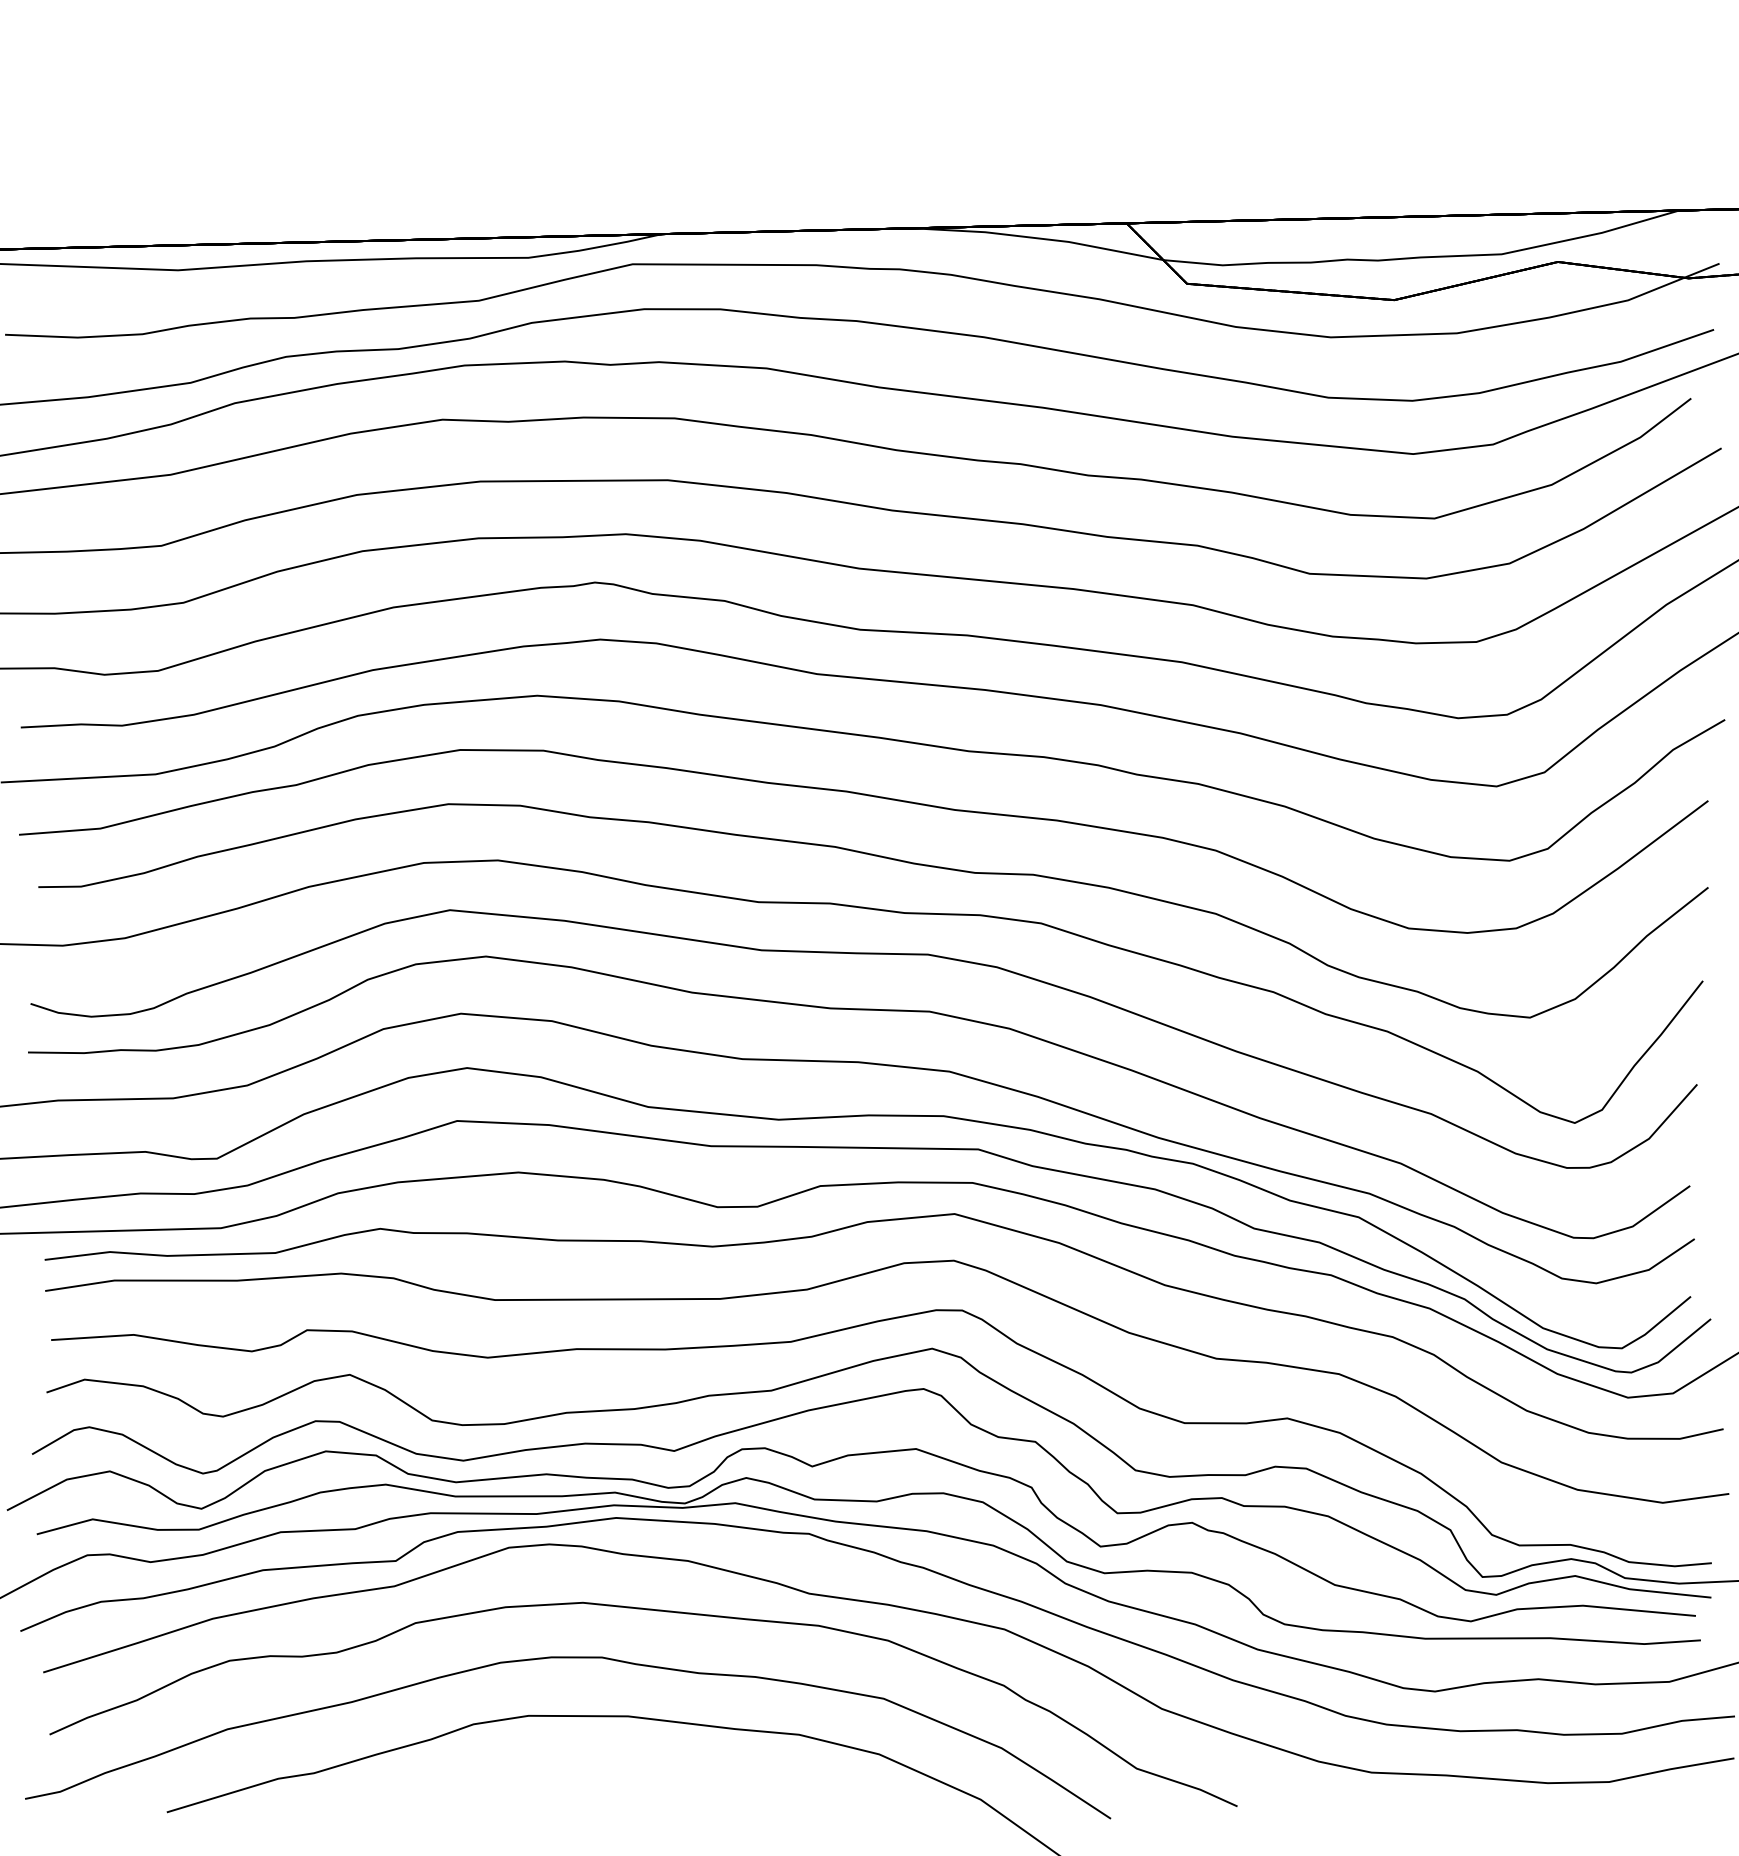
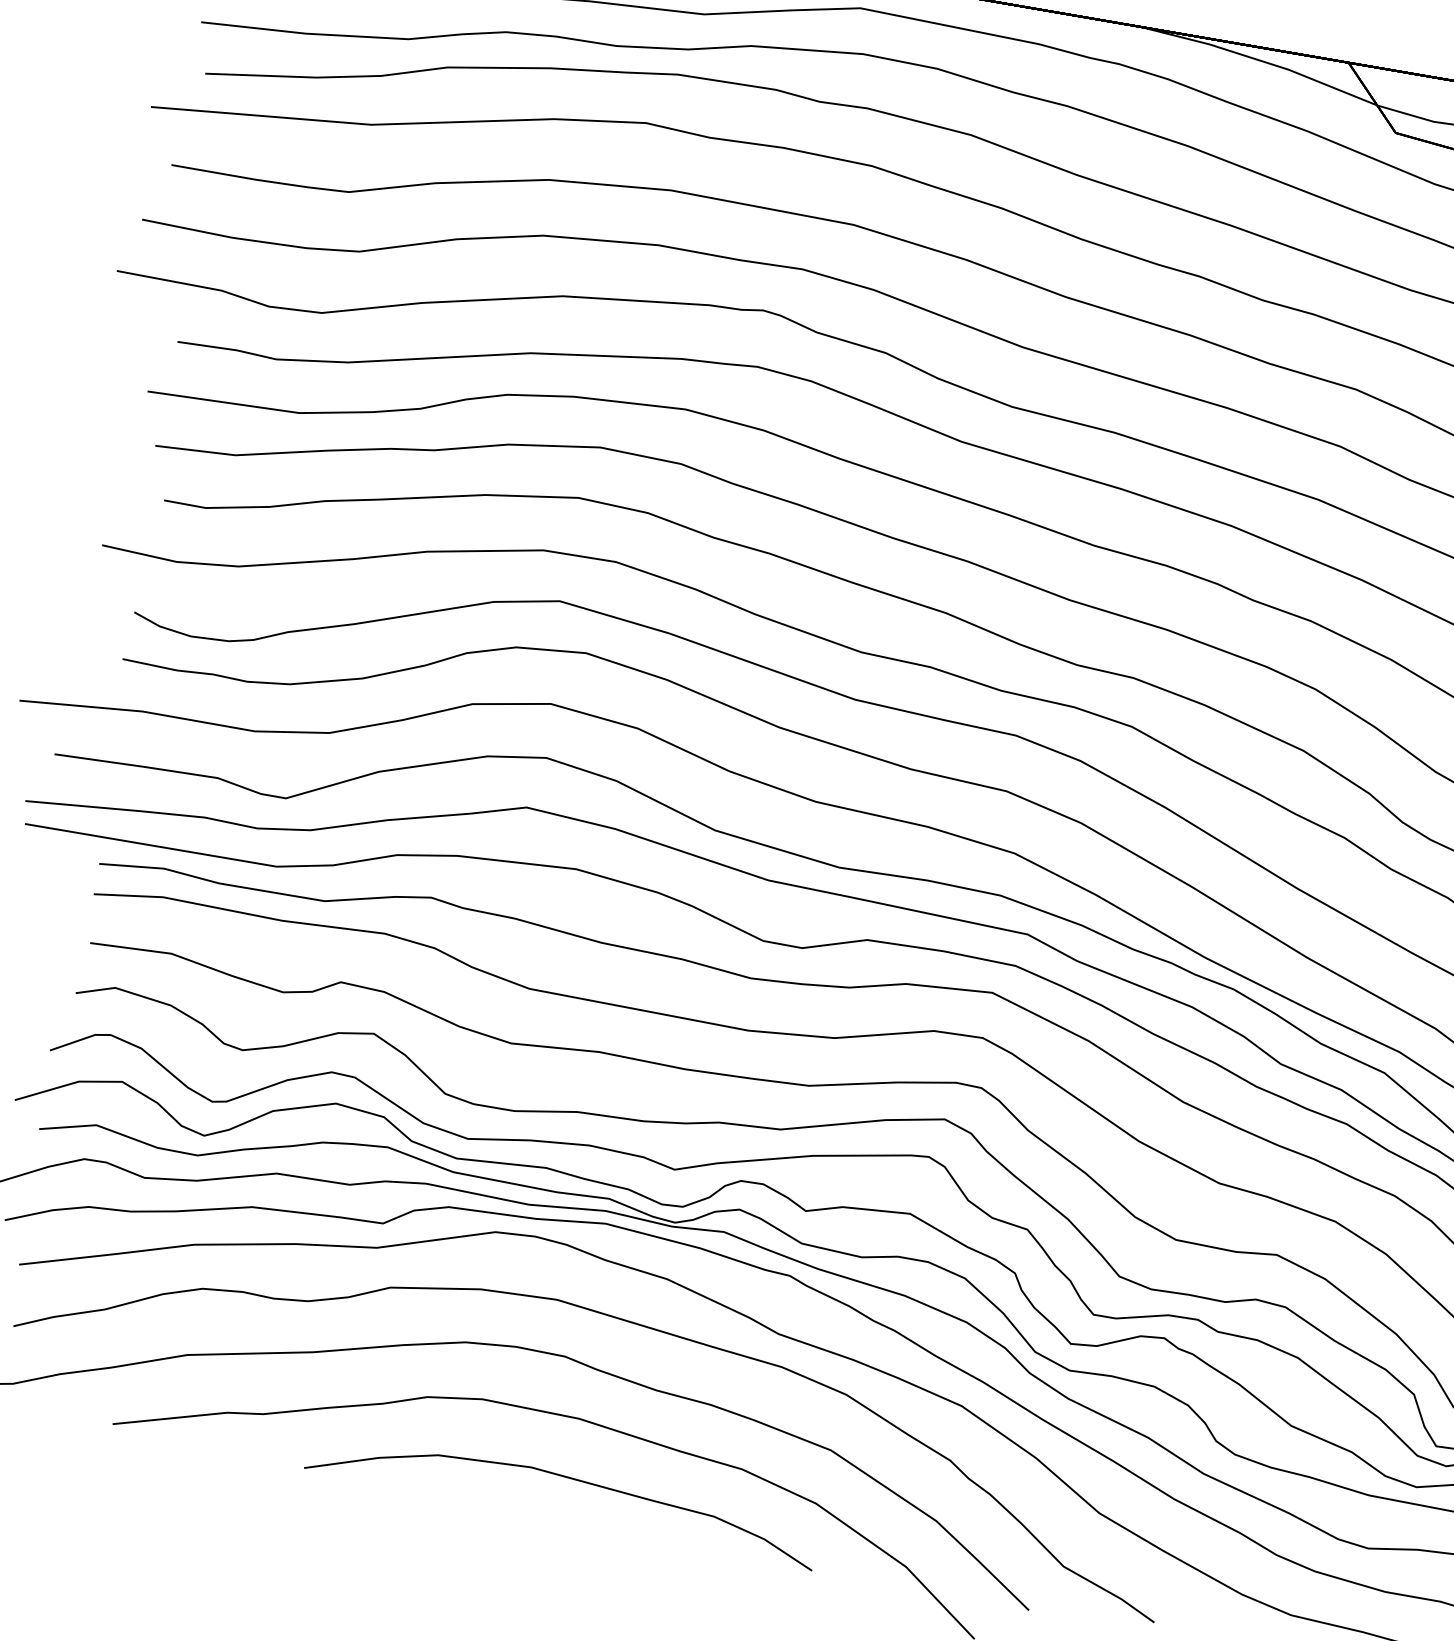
curve: (626, 1777) -> (566, 1477), added

